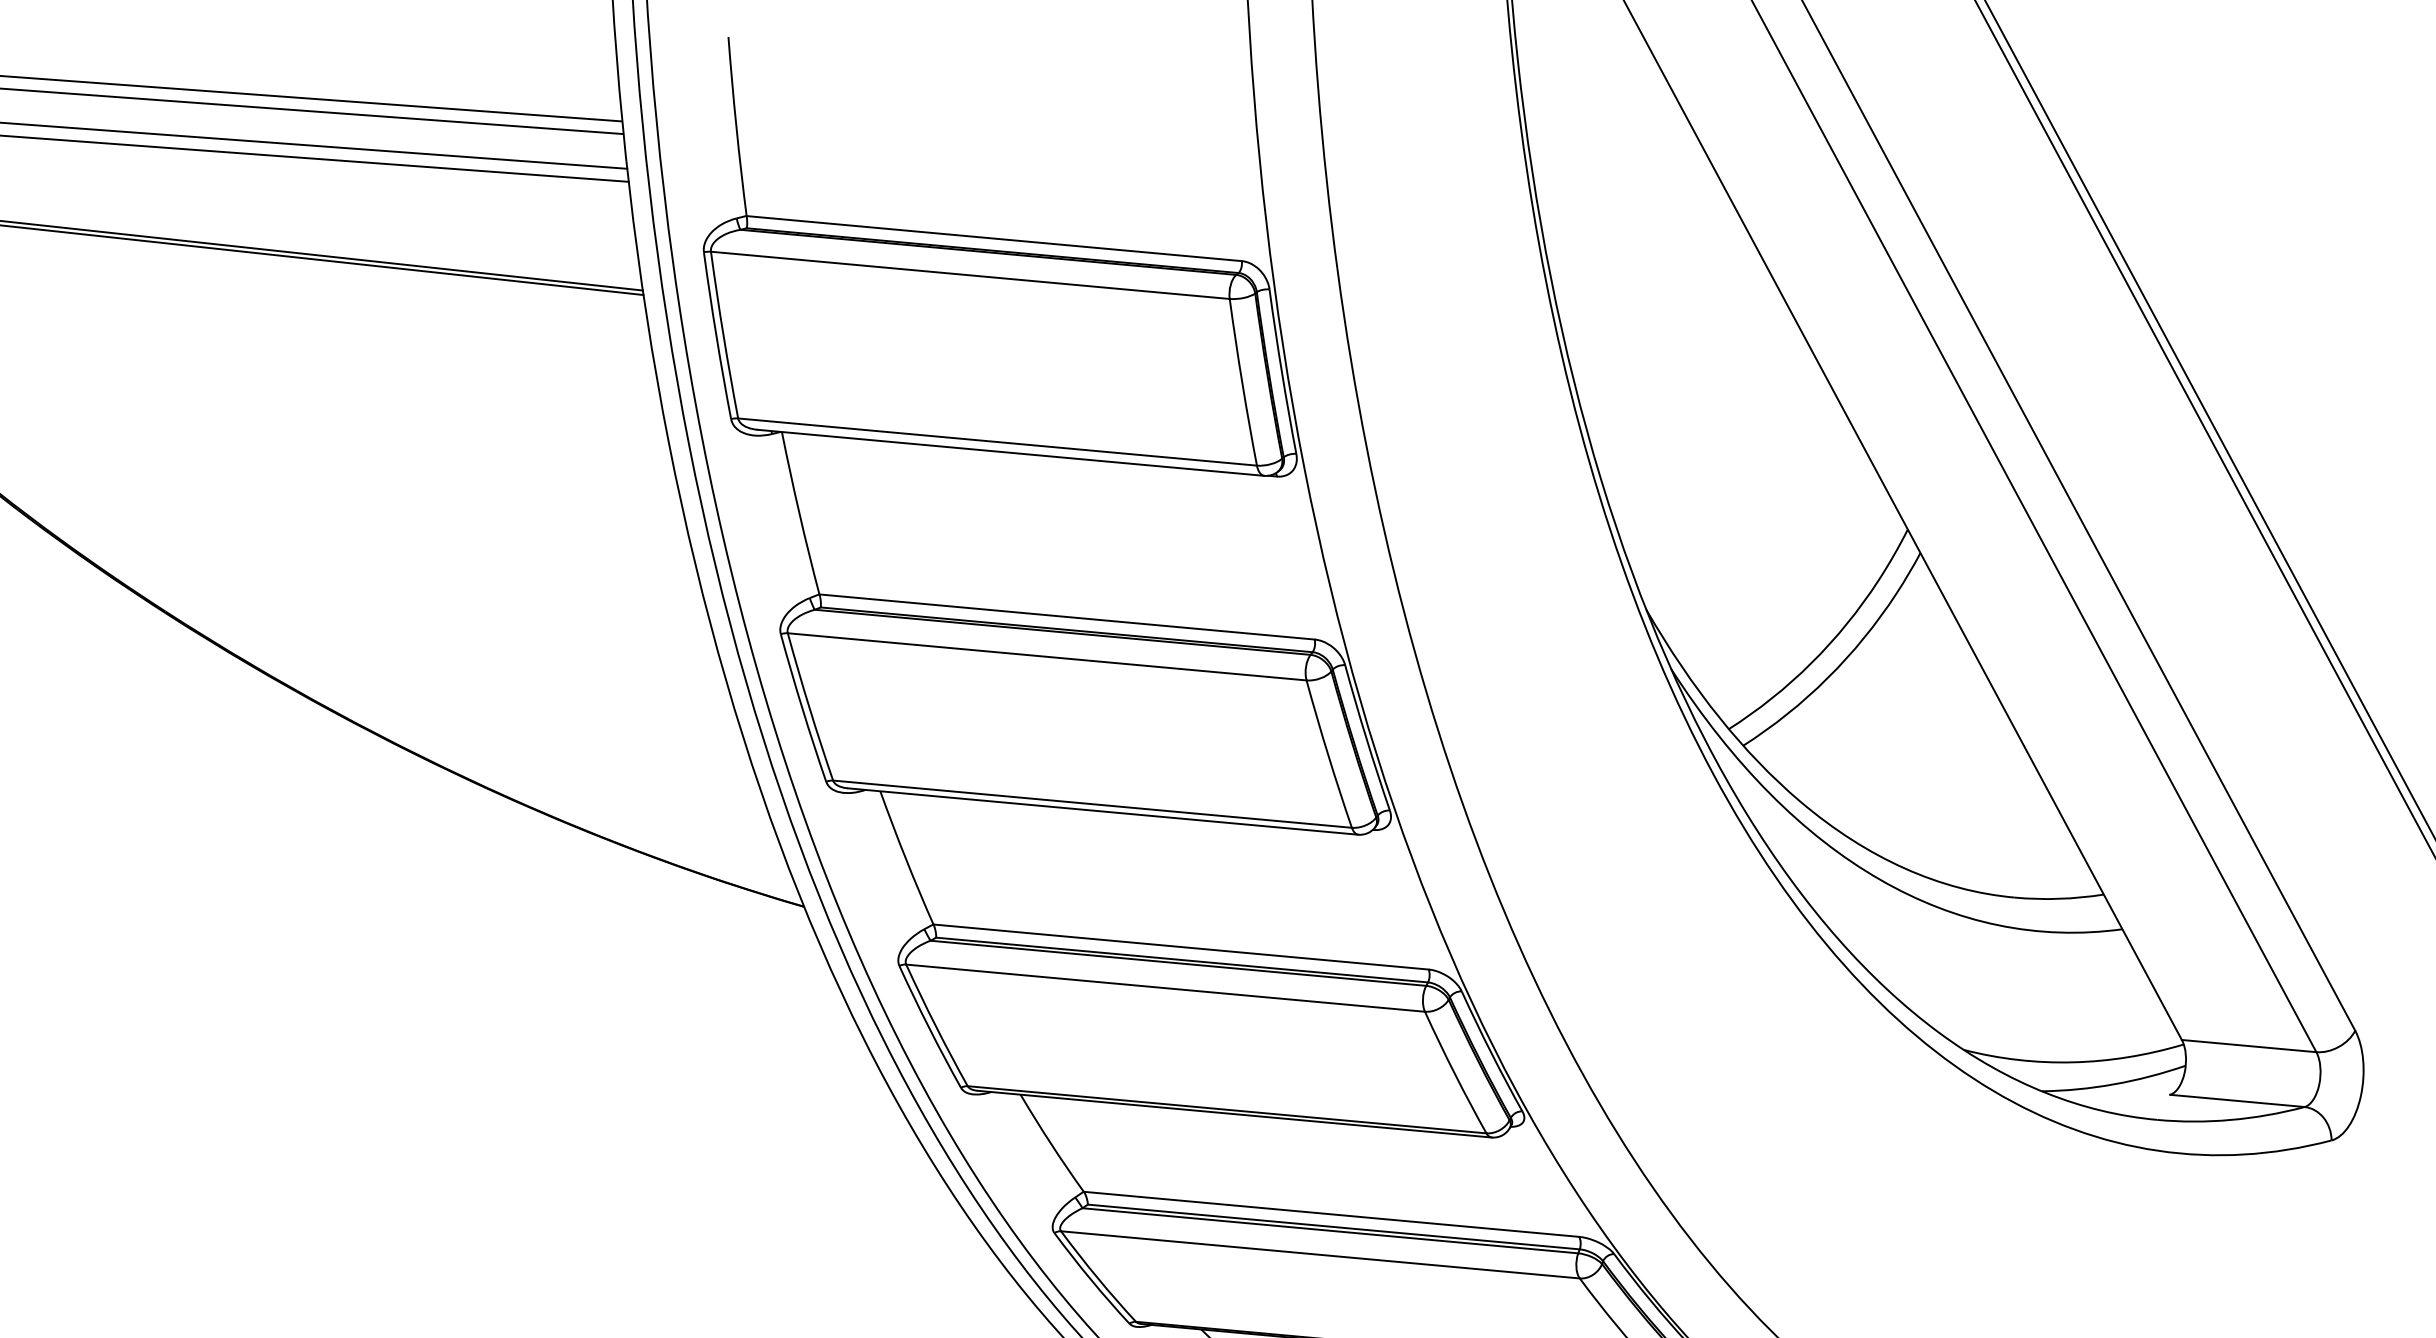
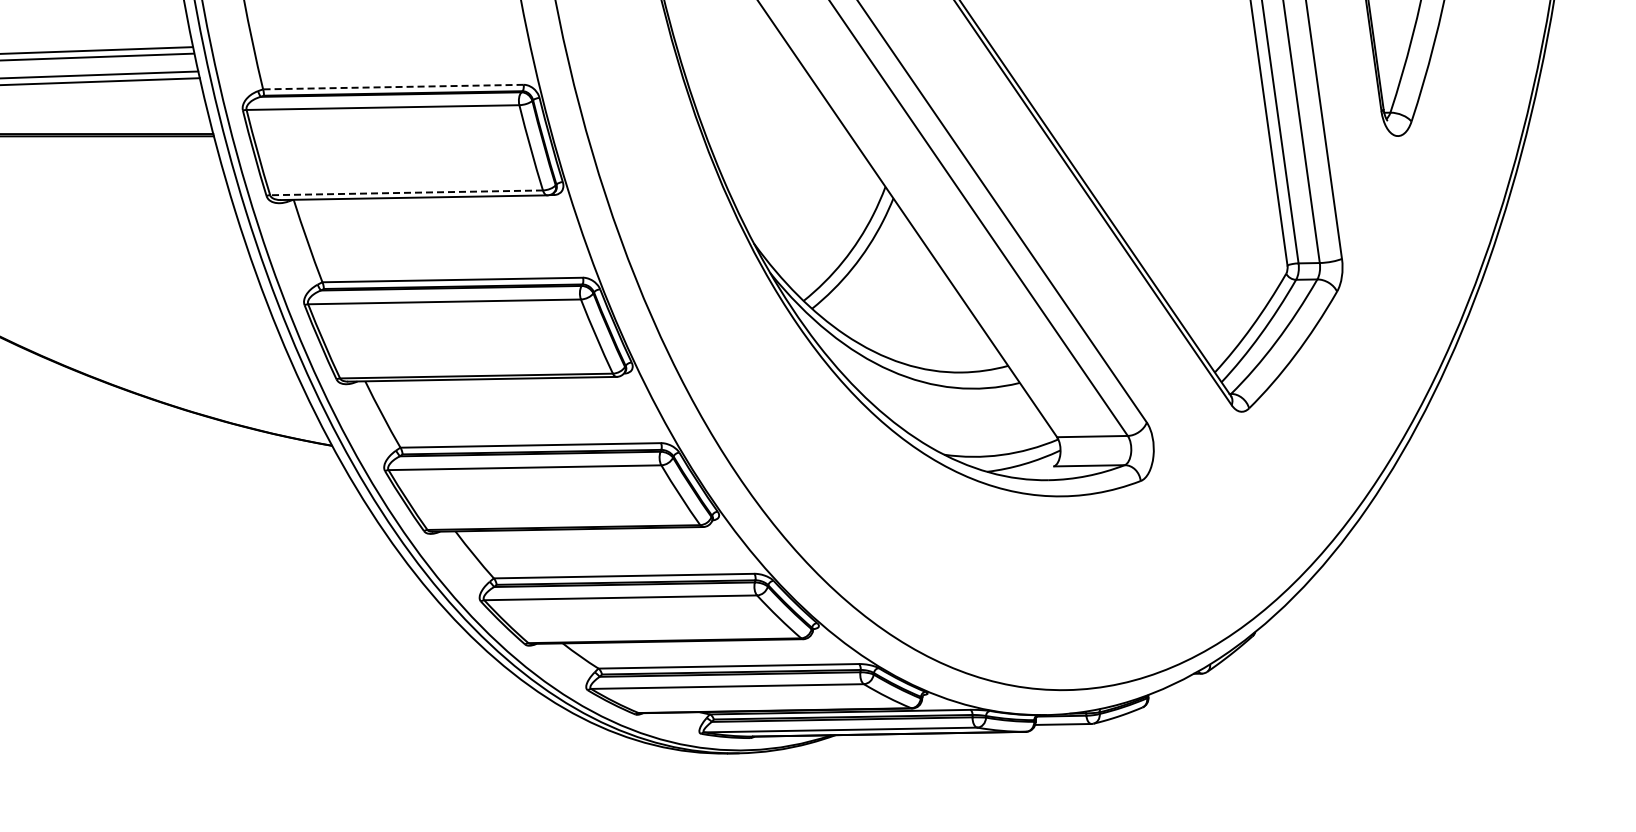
line: (992, 239) -> (392, 87), solid -> dashed
line: (997, 441) -> (406, 192), solid -> dashed

